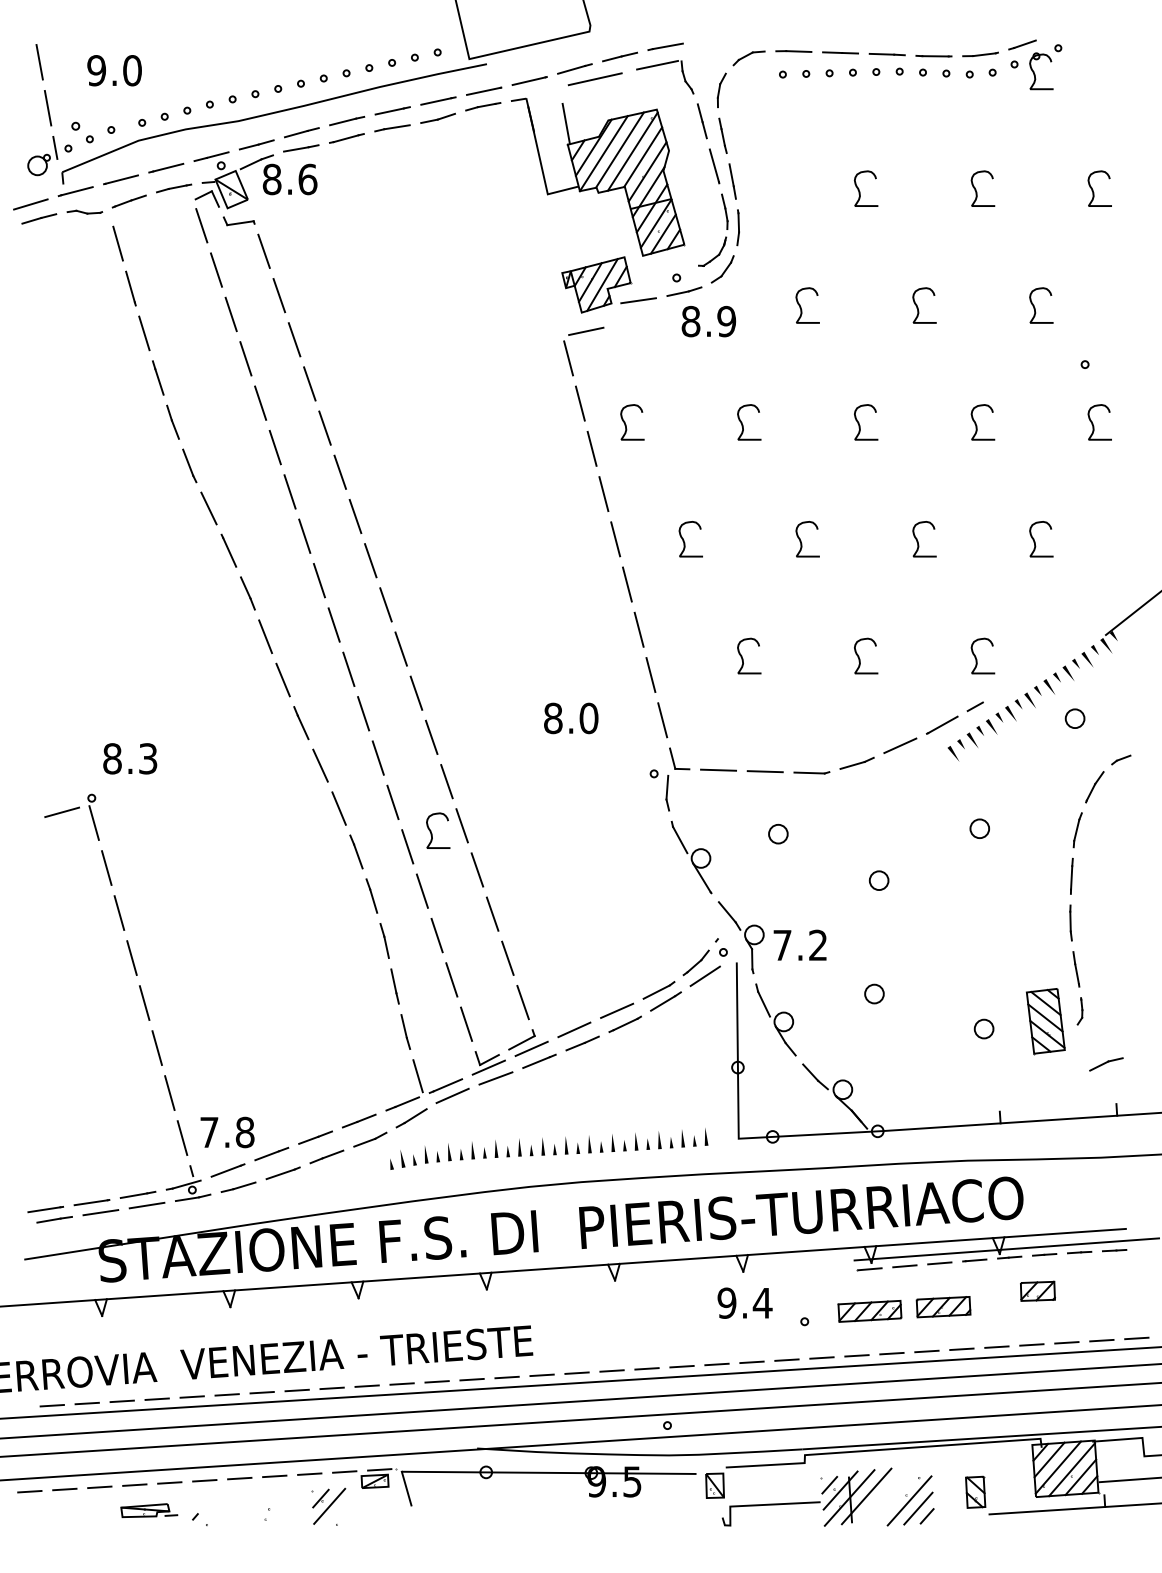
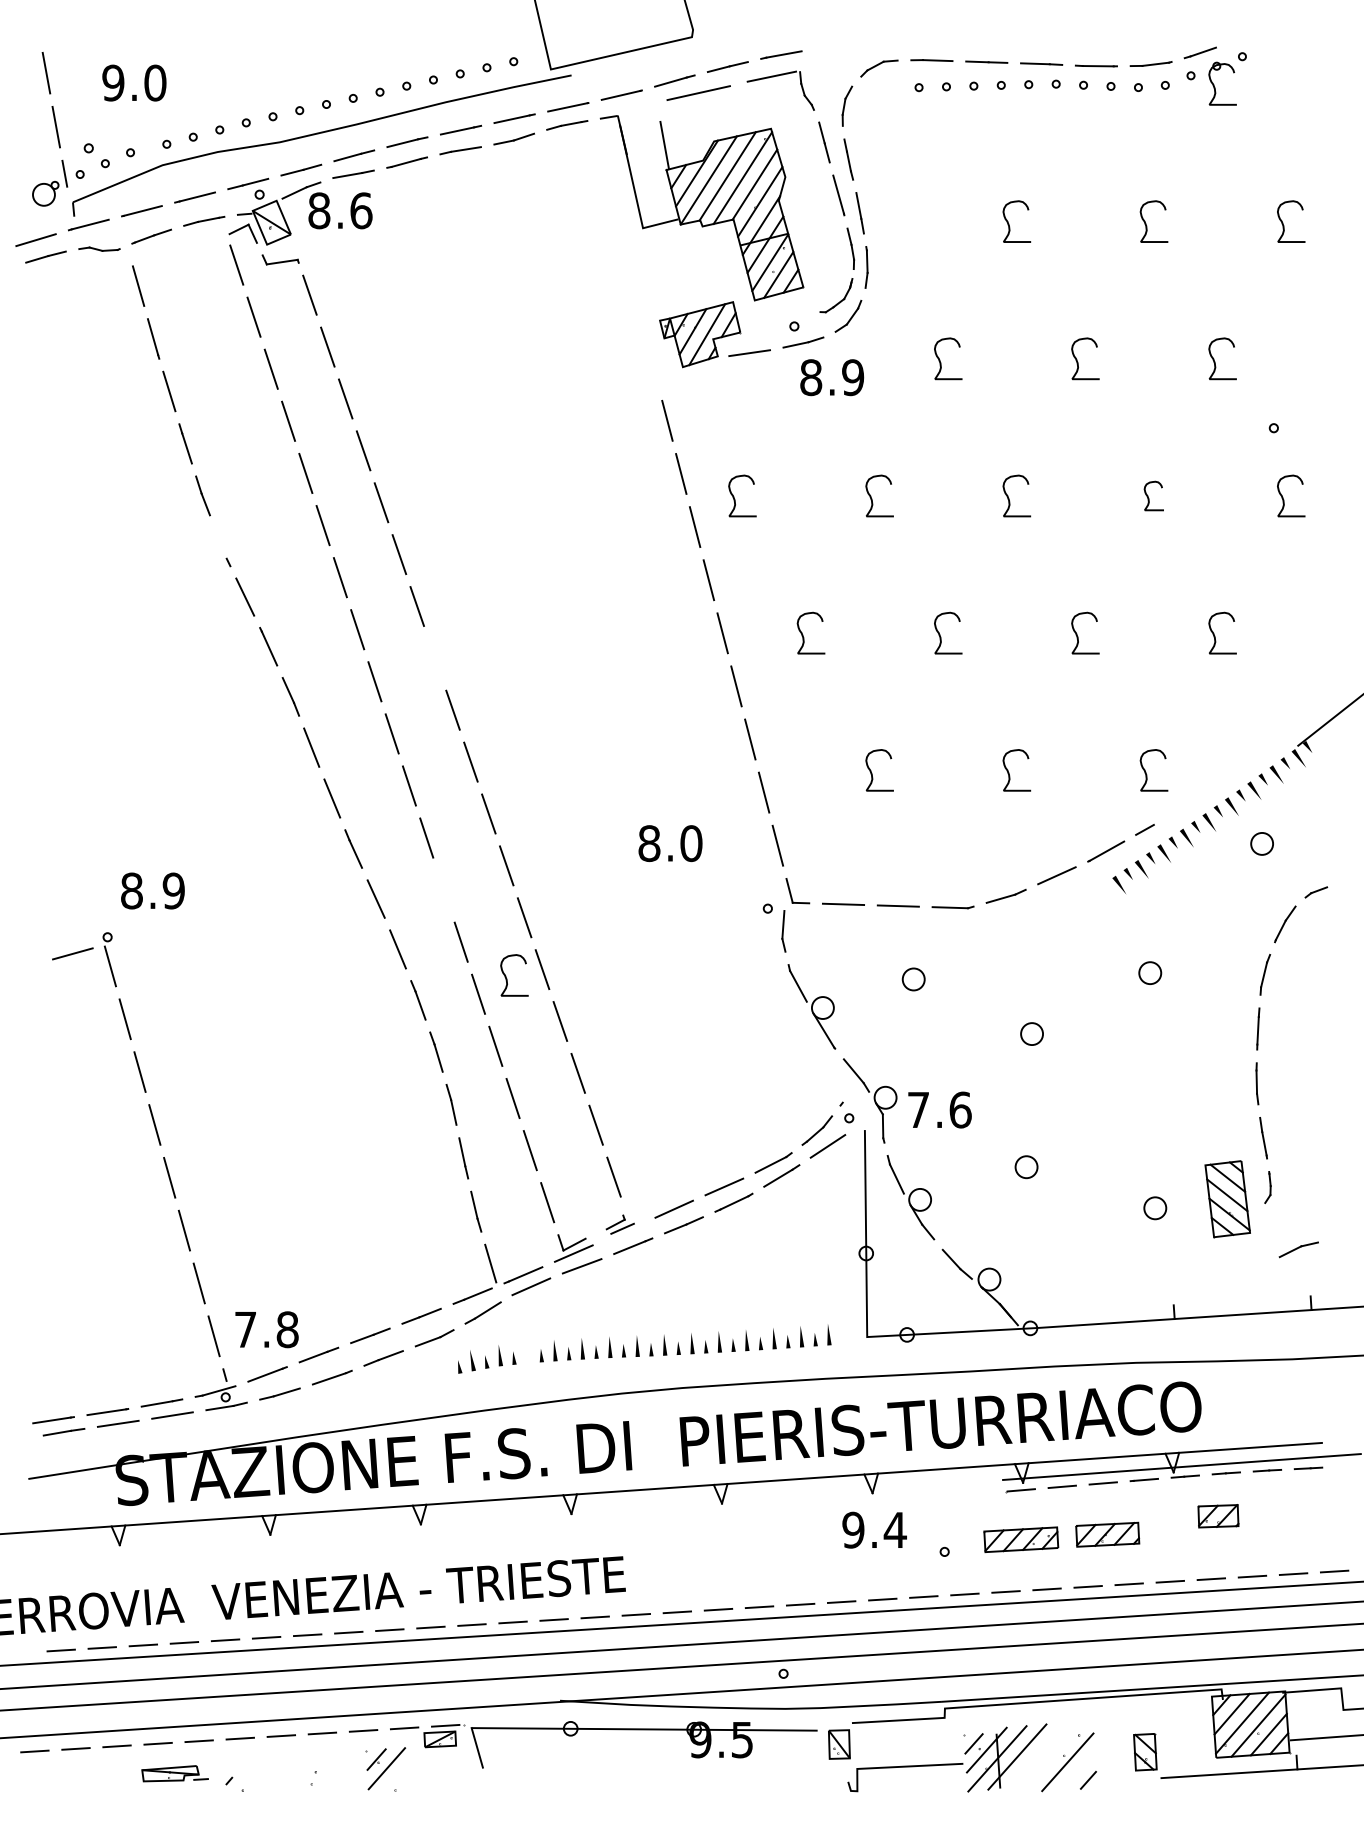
line: (586, 331) -> (688, 389), removed
part: (982, 422) -> (1153, 496), size x0.7
line: (188, 462) -> (221, 543), removed
line: (370, 560) -> (434, 658), removed
line: (377, 757) -> (443, 889), removed
text: (147, 758) -> (173, 890), 8.3 -> 8.9
text: (818, 945) -> (960, 1110), 7.2 -> 7.6
part: (528, 1042) -> (620, 1224), size x0.6
line: (449, 1152) -> (527, 1353), removed
line: (918, 1508) -> (1078, 1771), removed

